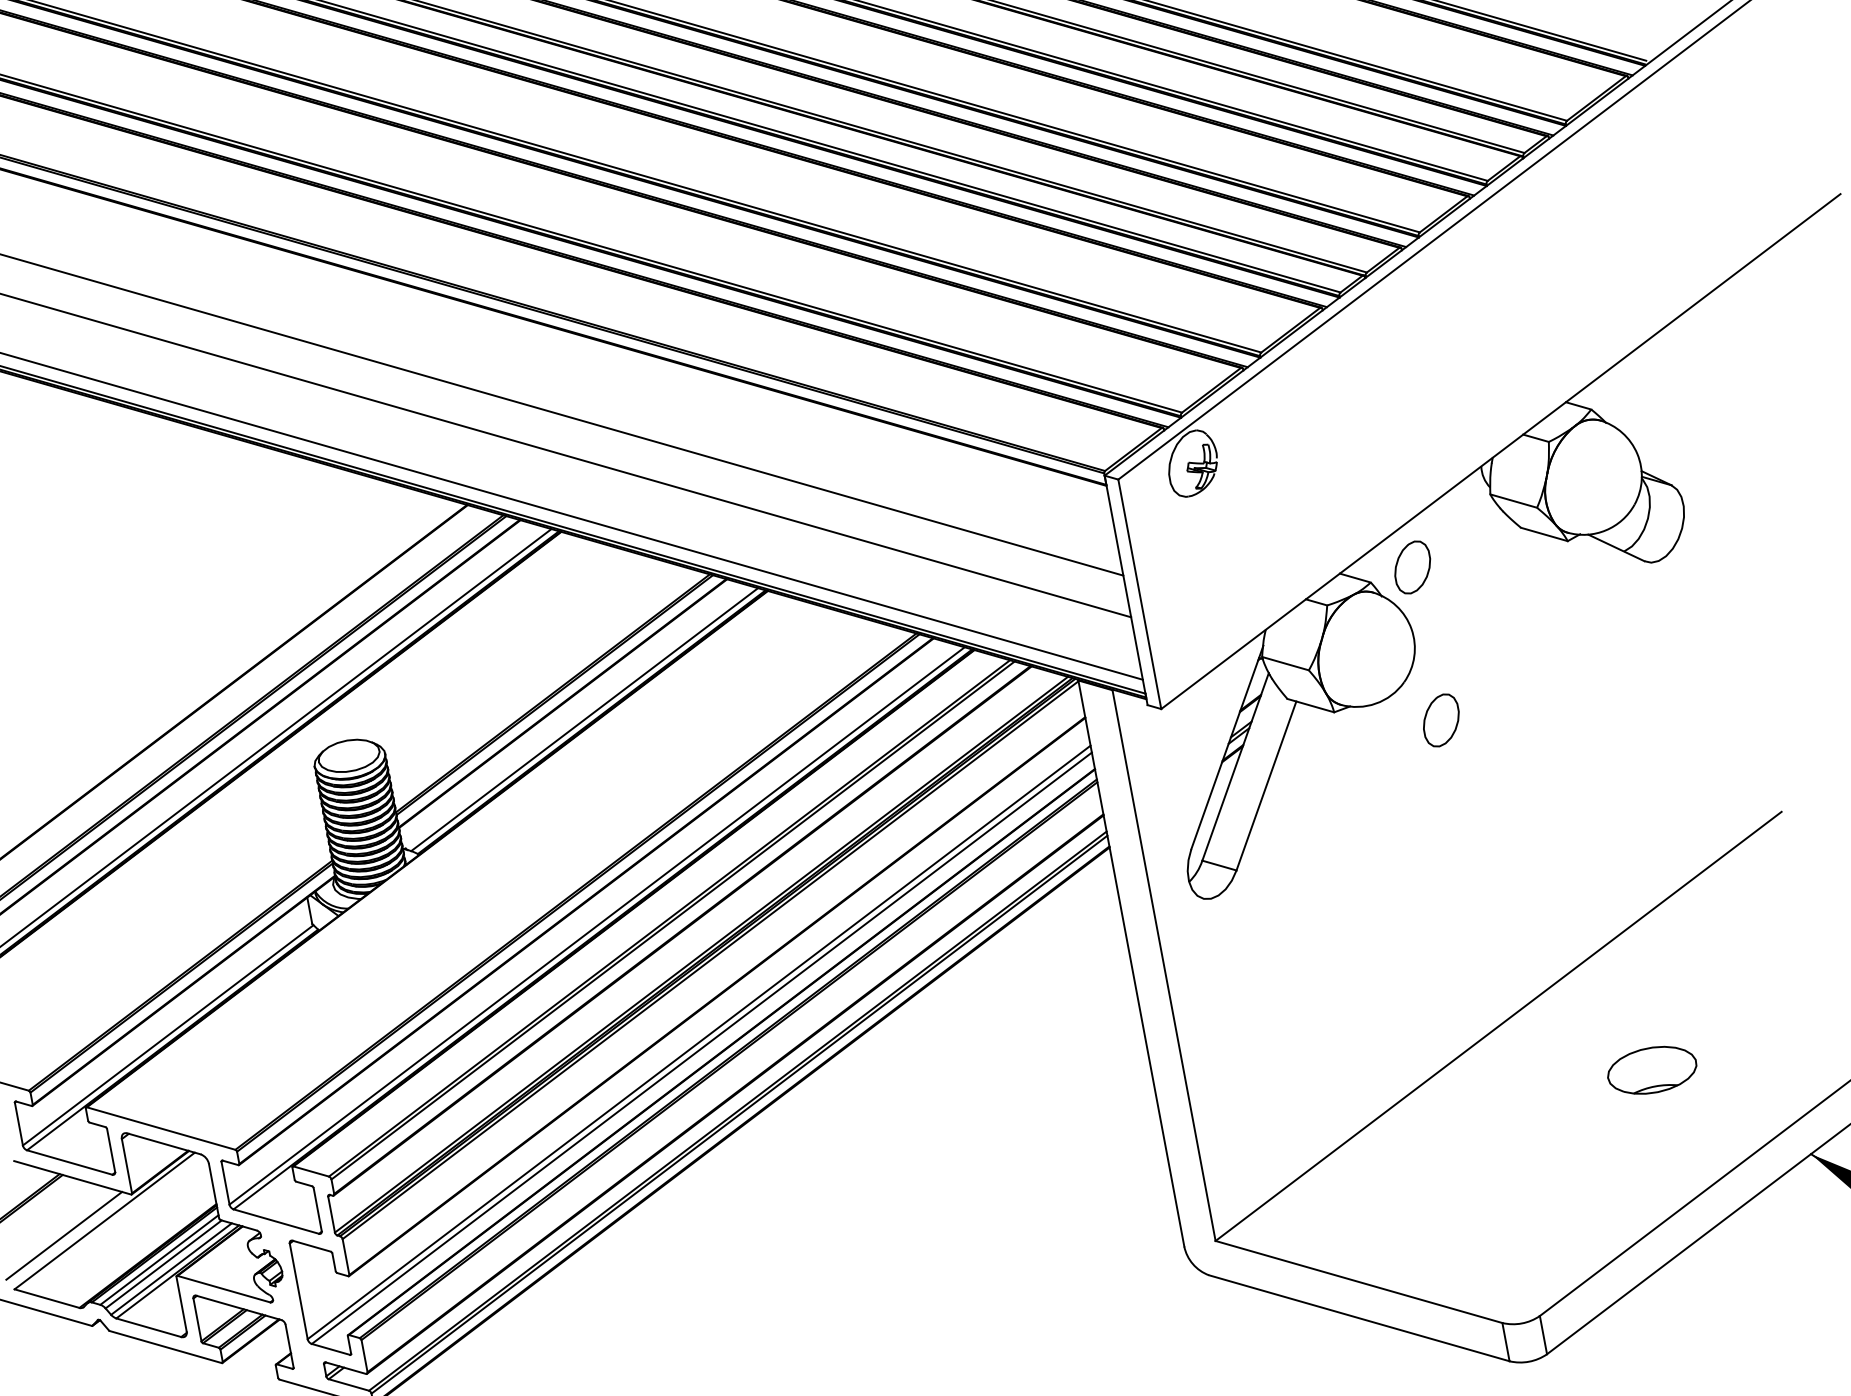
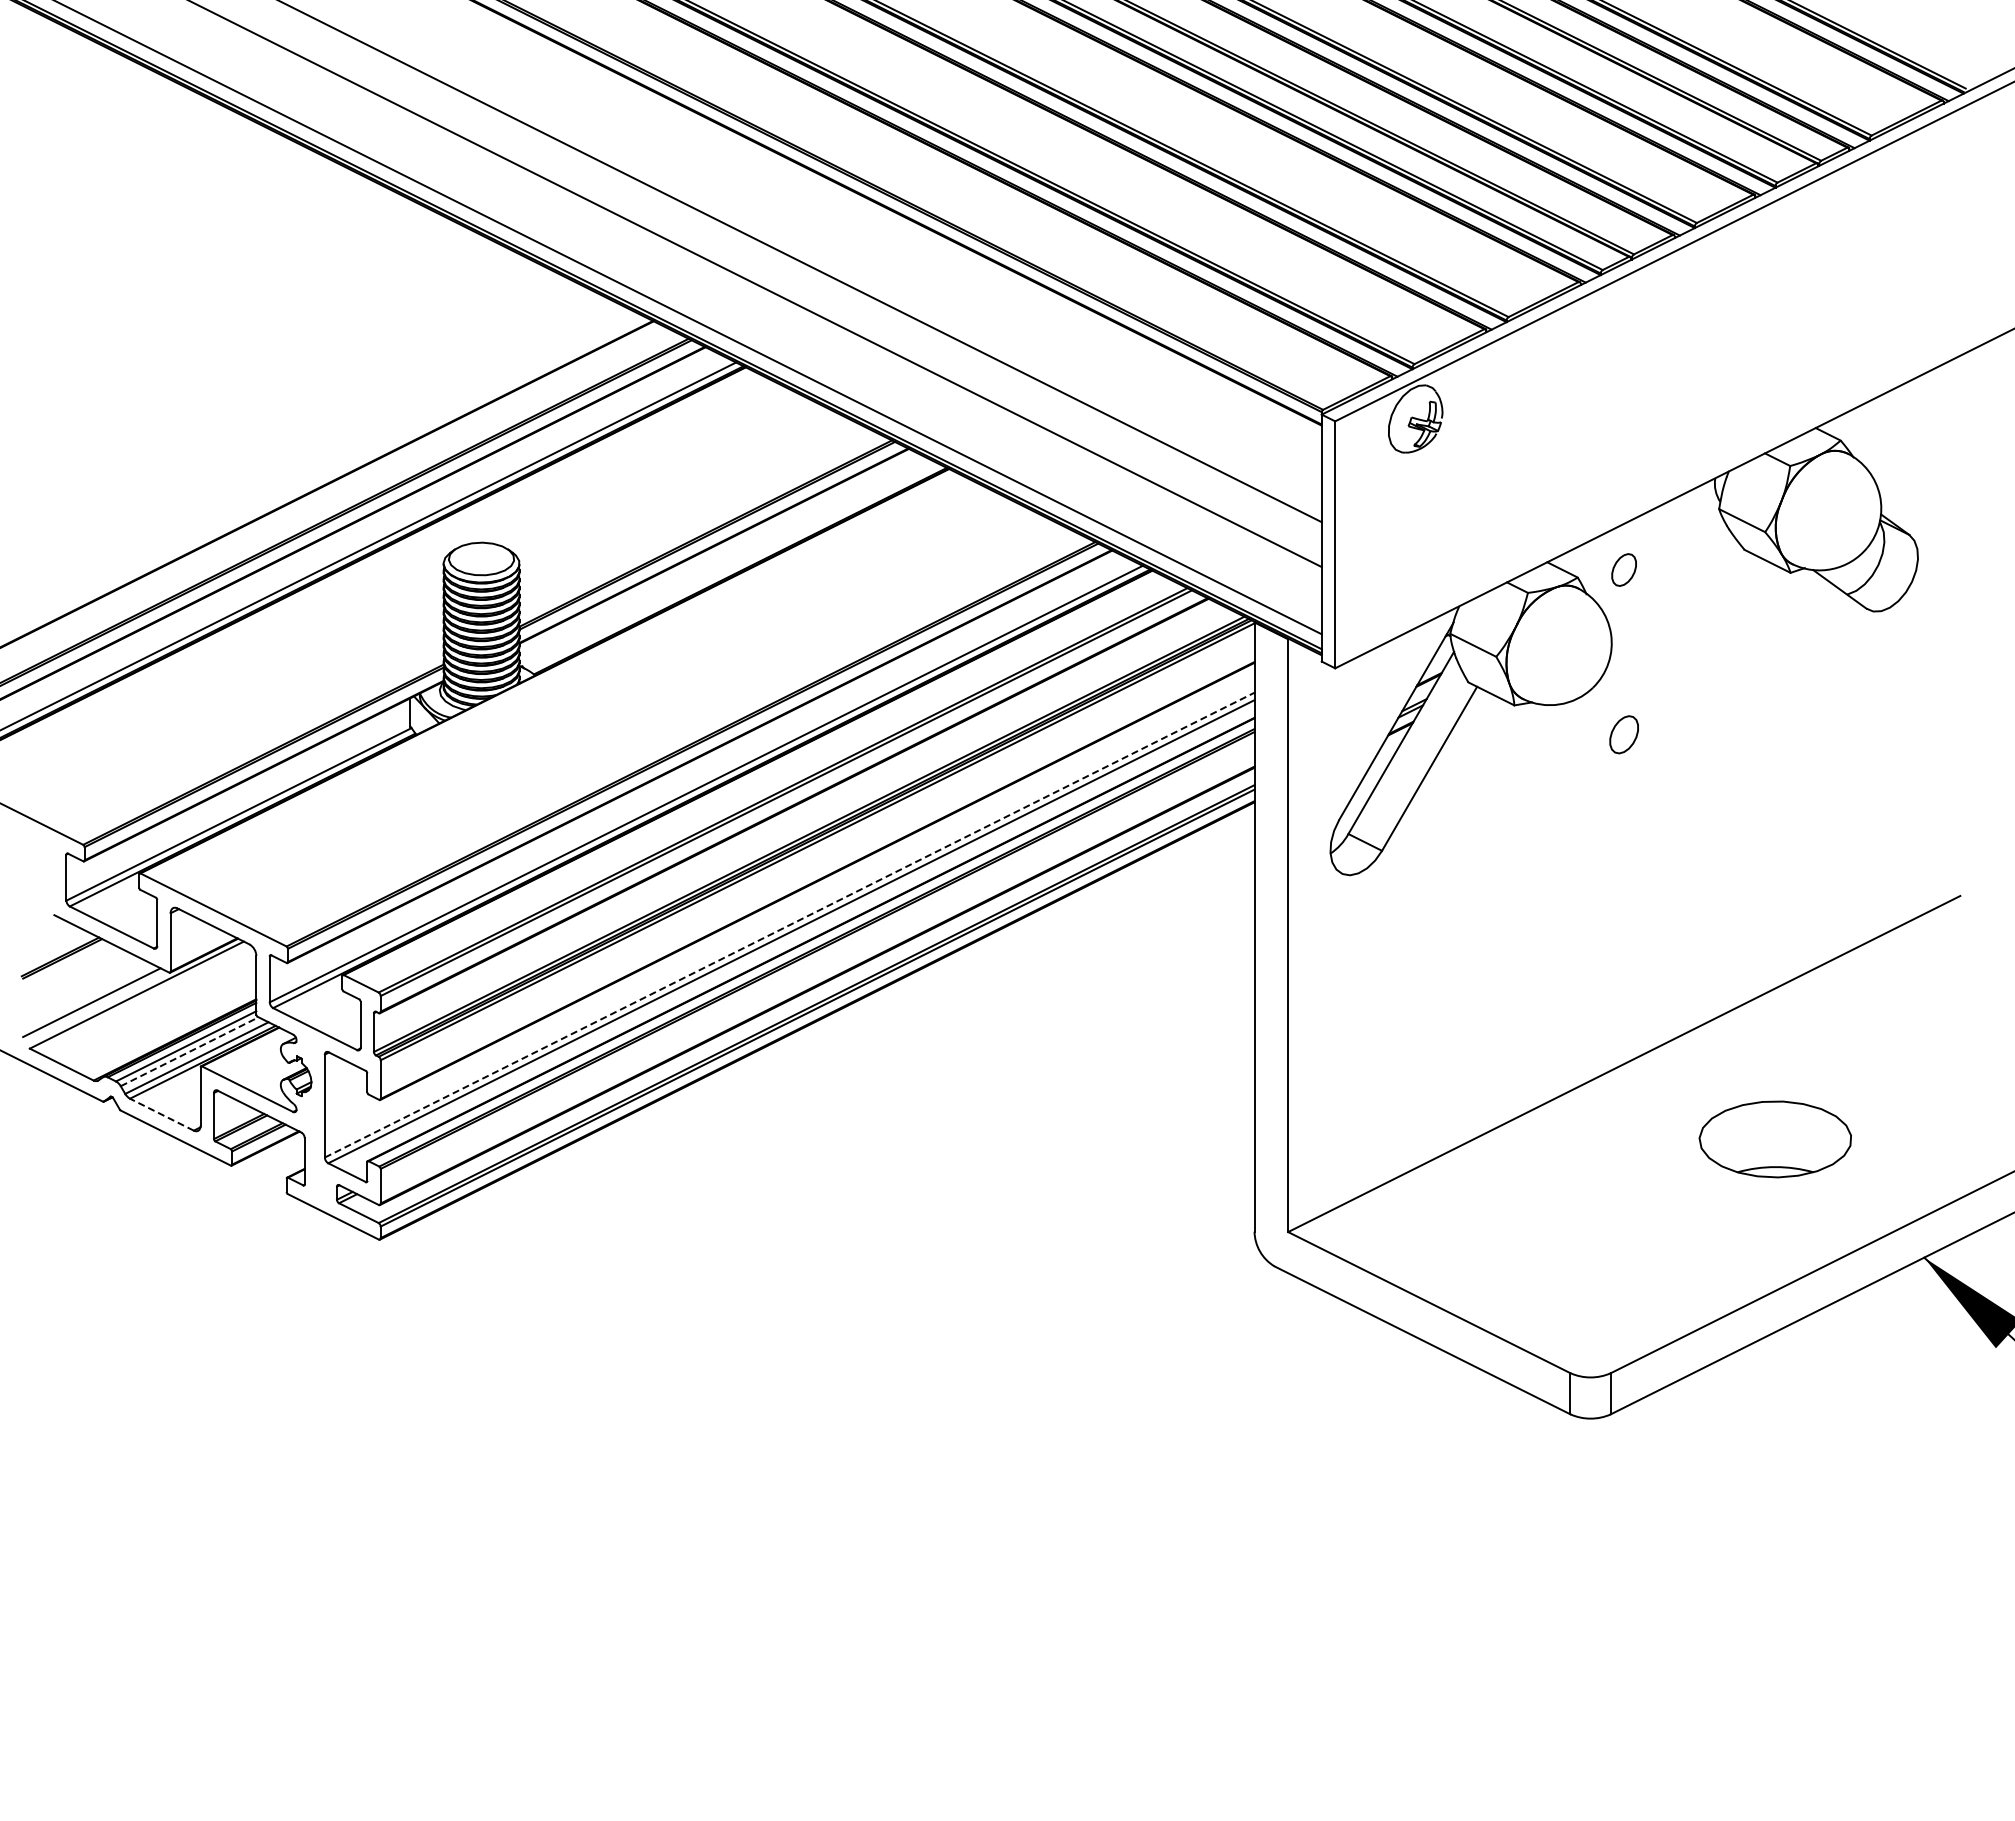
part: (1411, 567) -> (1623, 569), size x0.6
line: (584, 719) -> (733, 567), removed
part: (1440, 720) -> (1623, 734), size x0.7
line: (698, 1042) -> (789, 925), solid -> dashed
part: (1652, 1070) -> (1775, 1139), size x1.6
line: (164, 1264) -> (190, 1051), solid -> dashed
line: (148, 1327) -> (161, 1114), solid -> dashed

